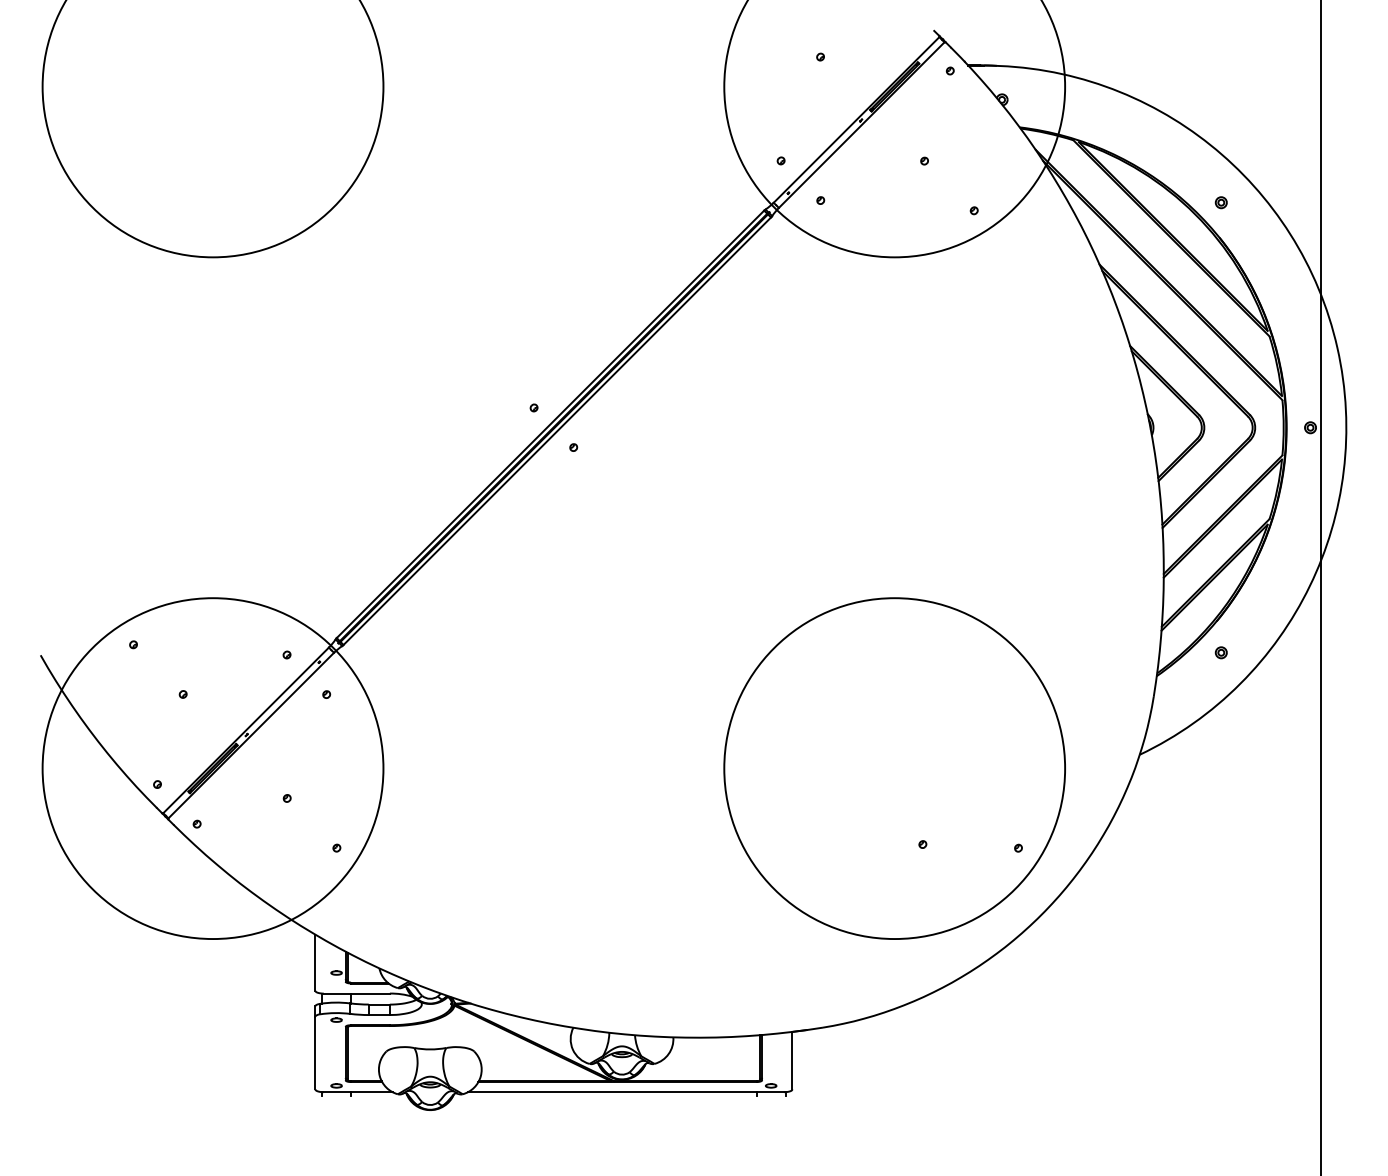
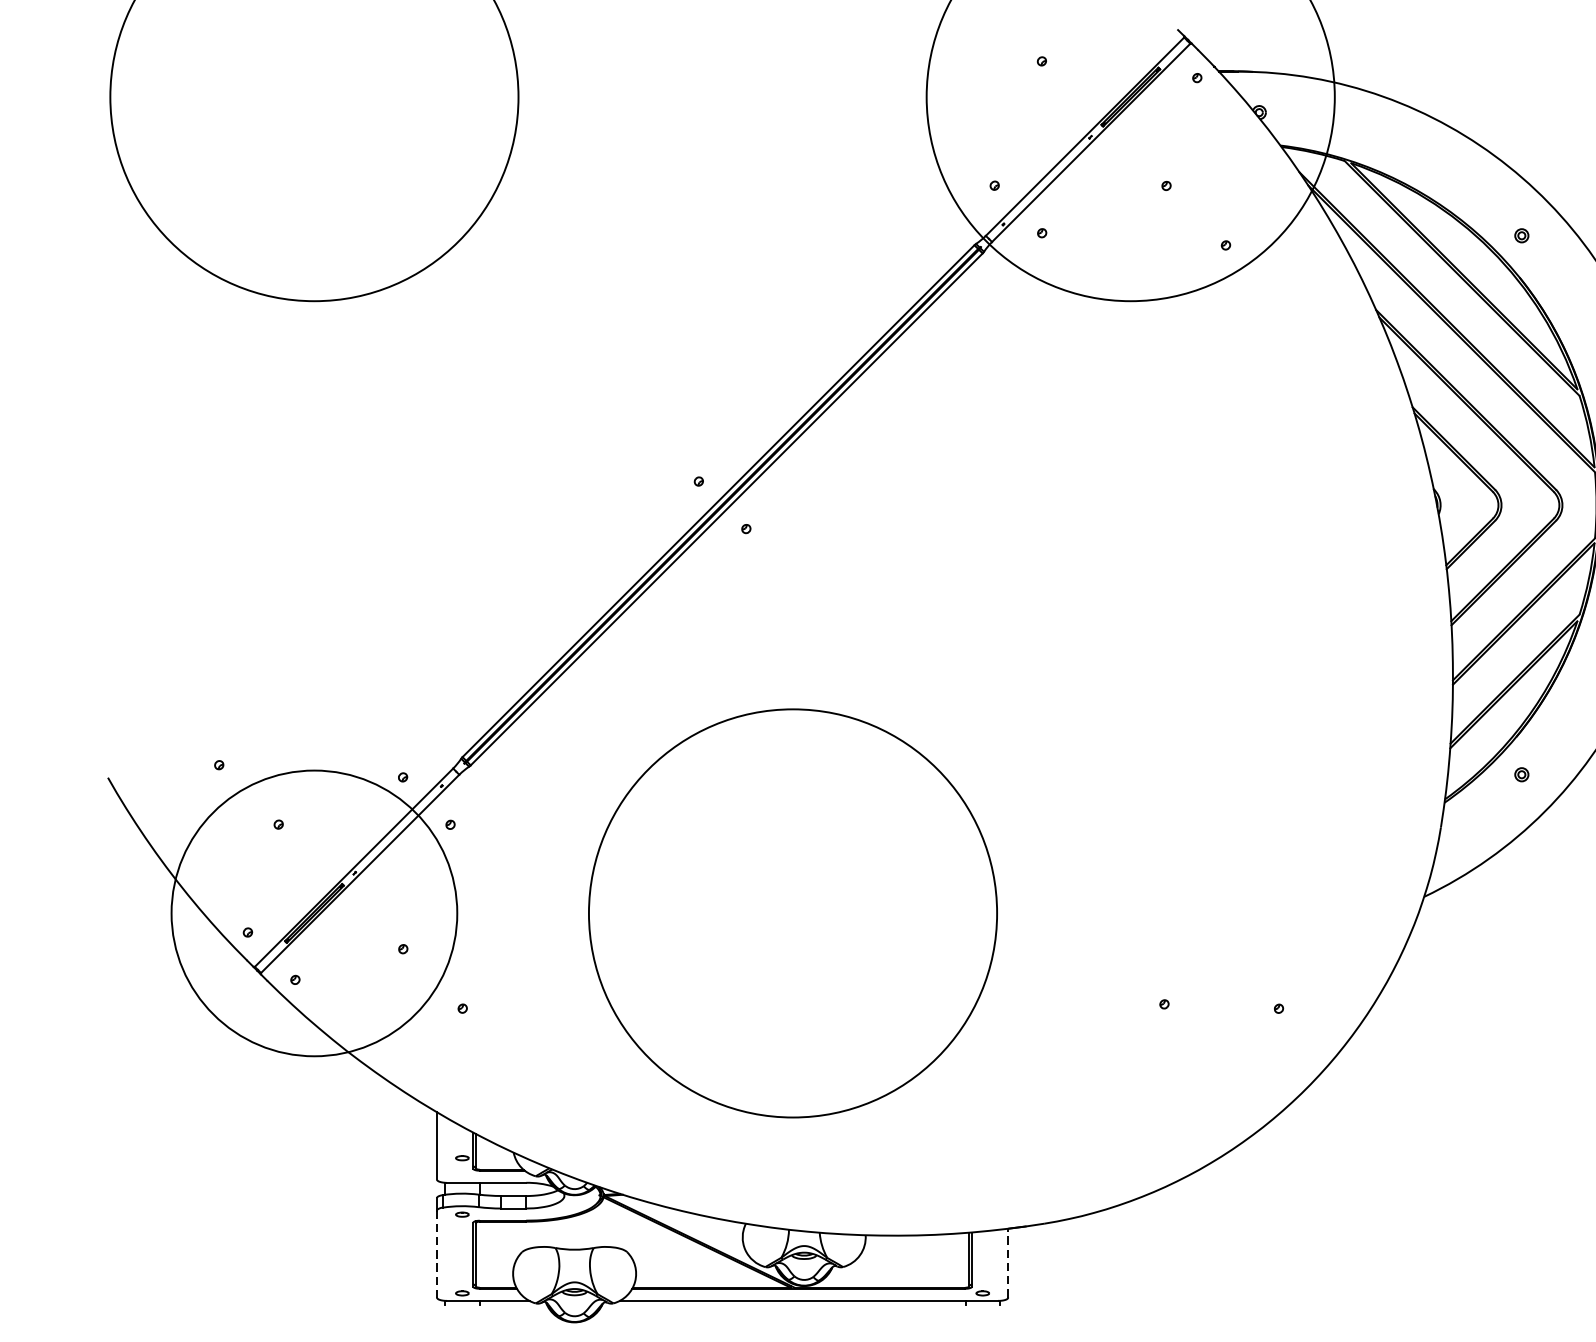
circle: (212, 768) -> (313, 913), size x0.7
circle: (894, 768) -> (792, 913), moved
line: (315, 1053) -> (437, 1254), solid -> dashed
line: (792, 1060) -> (1008, 1262), solid -> dashed

